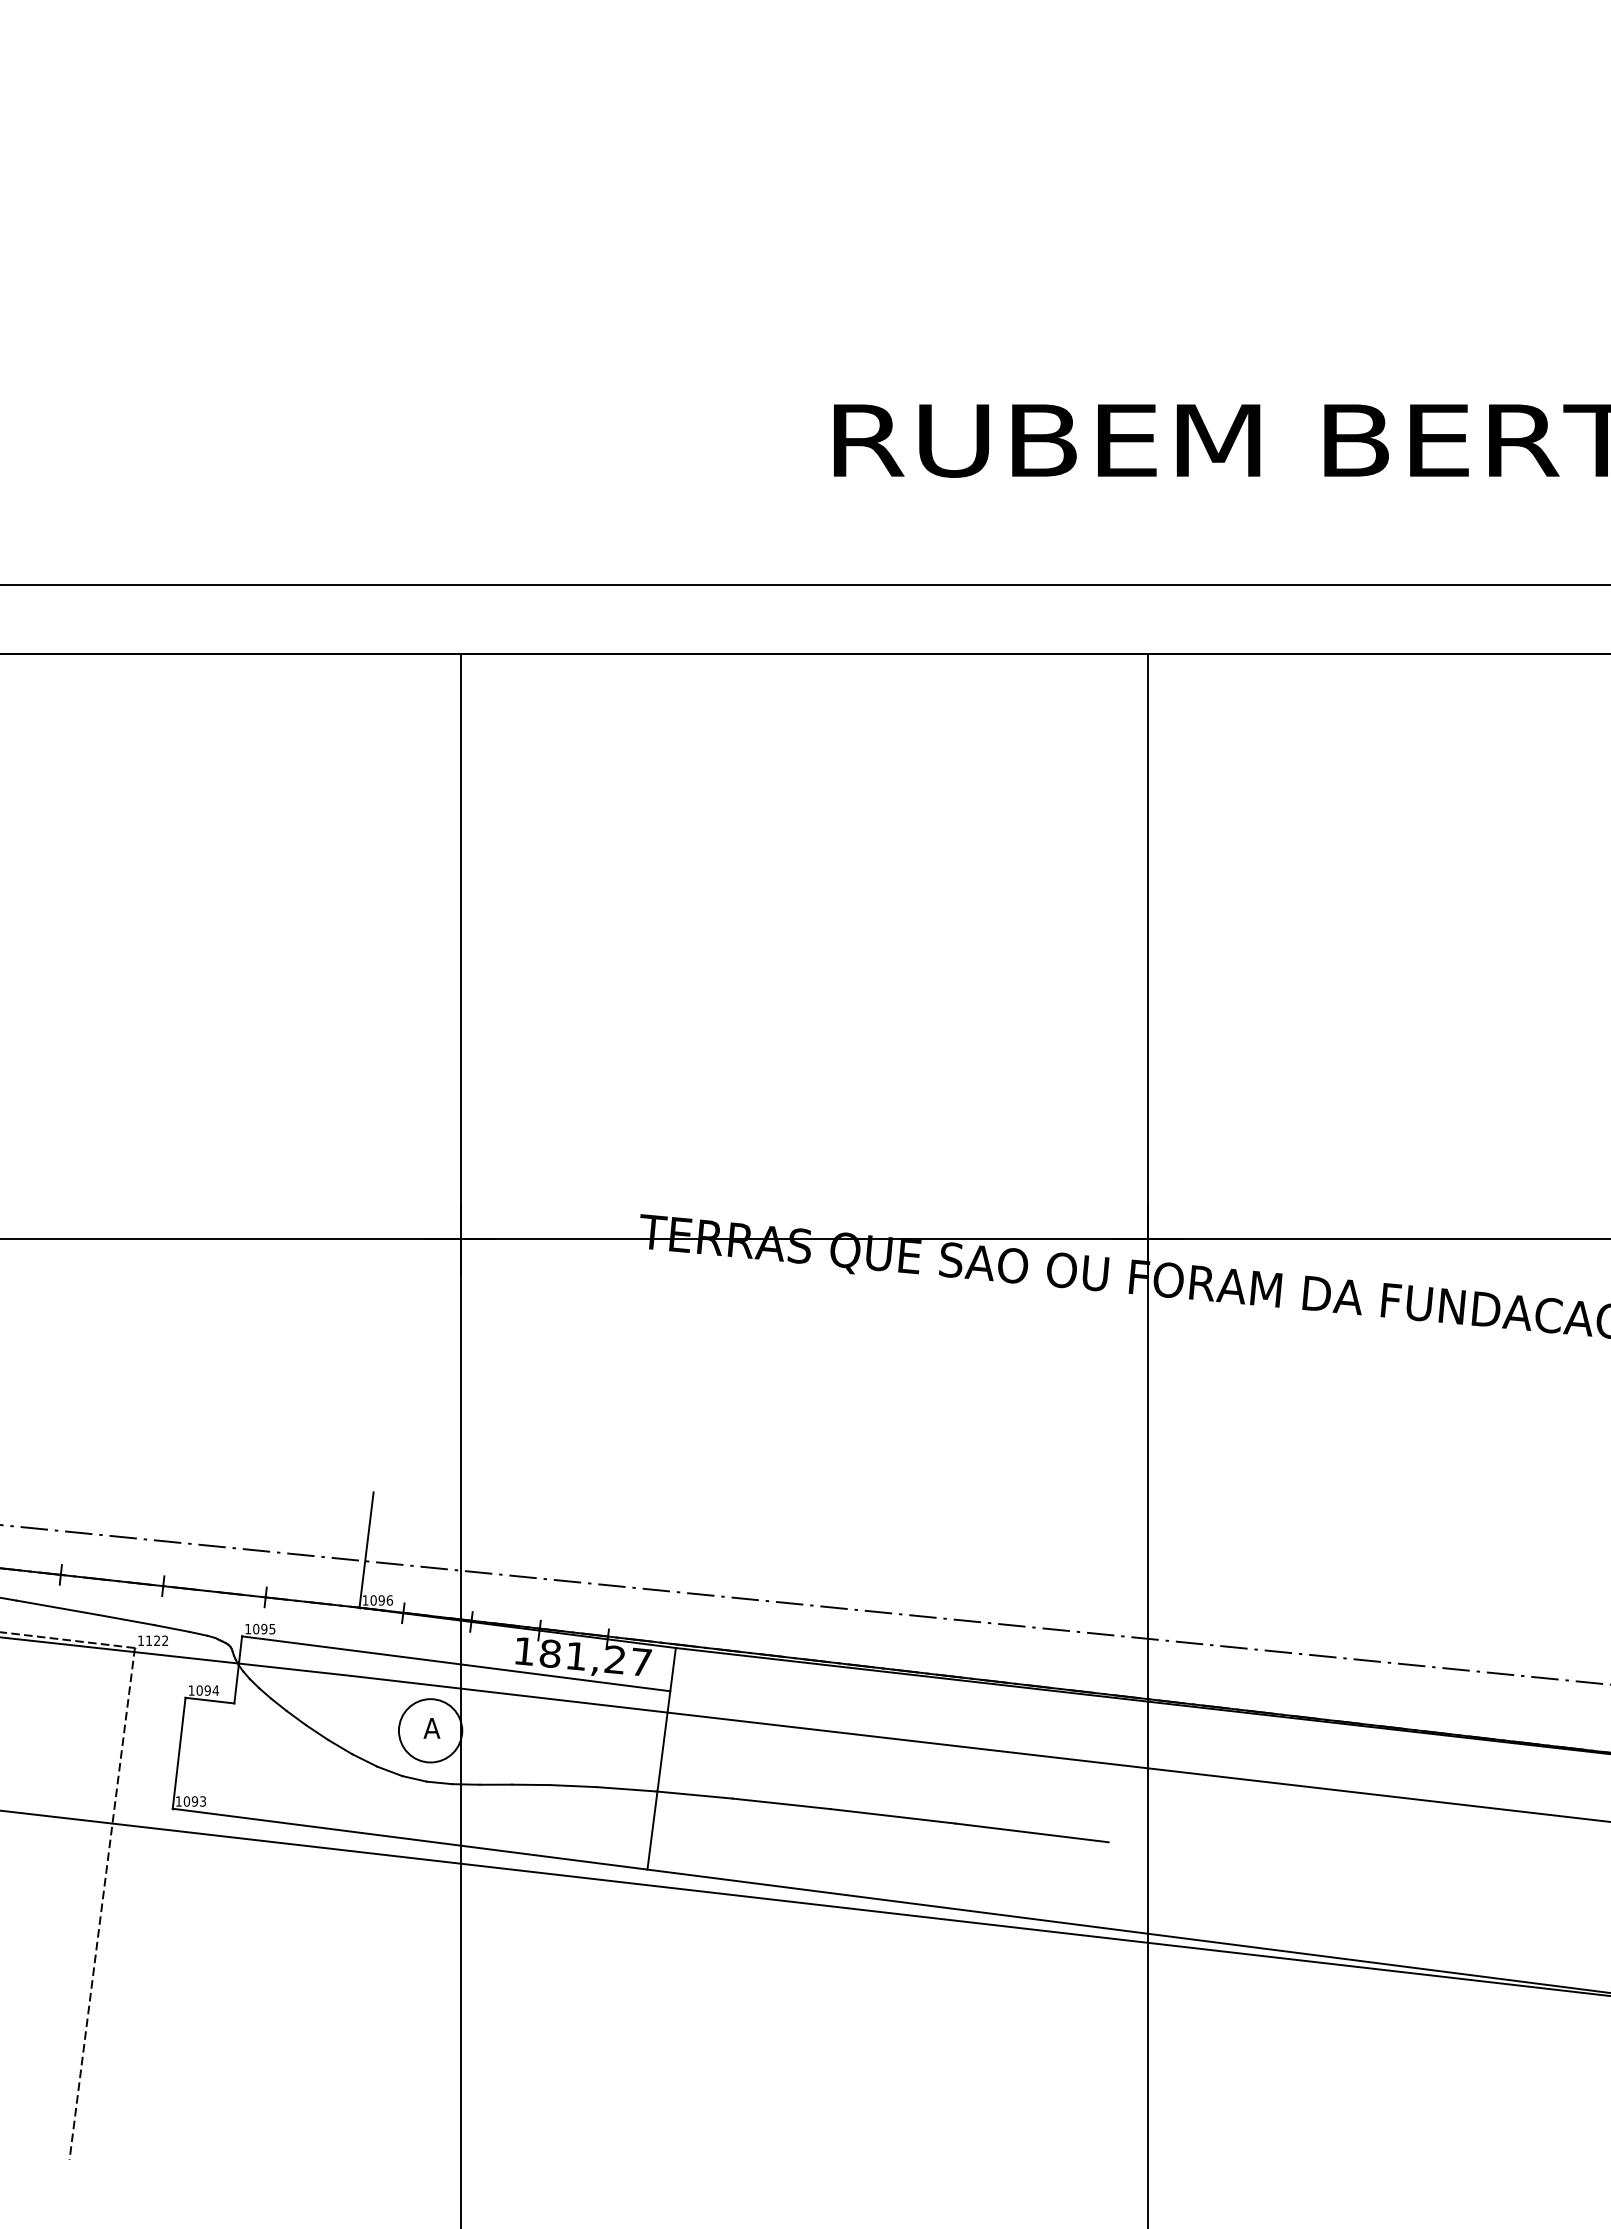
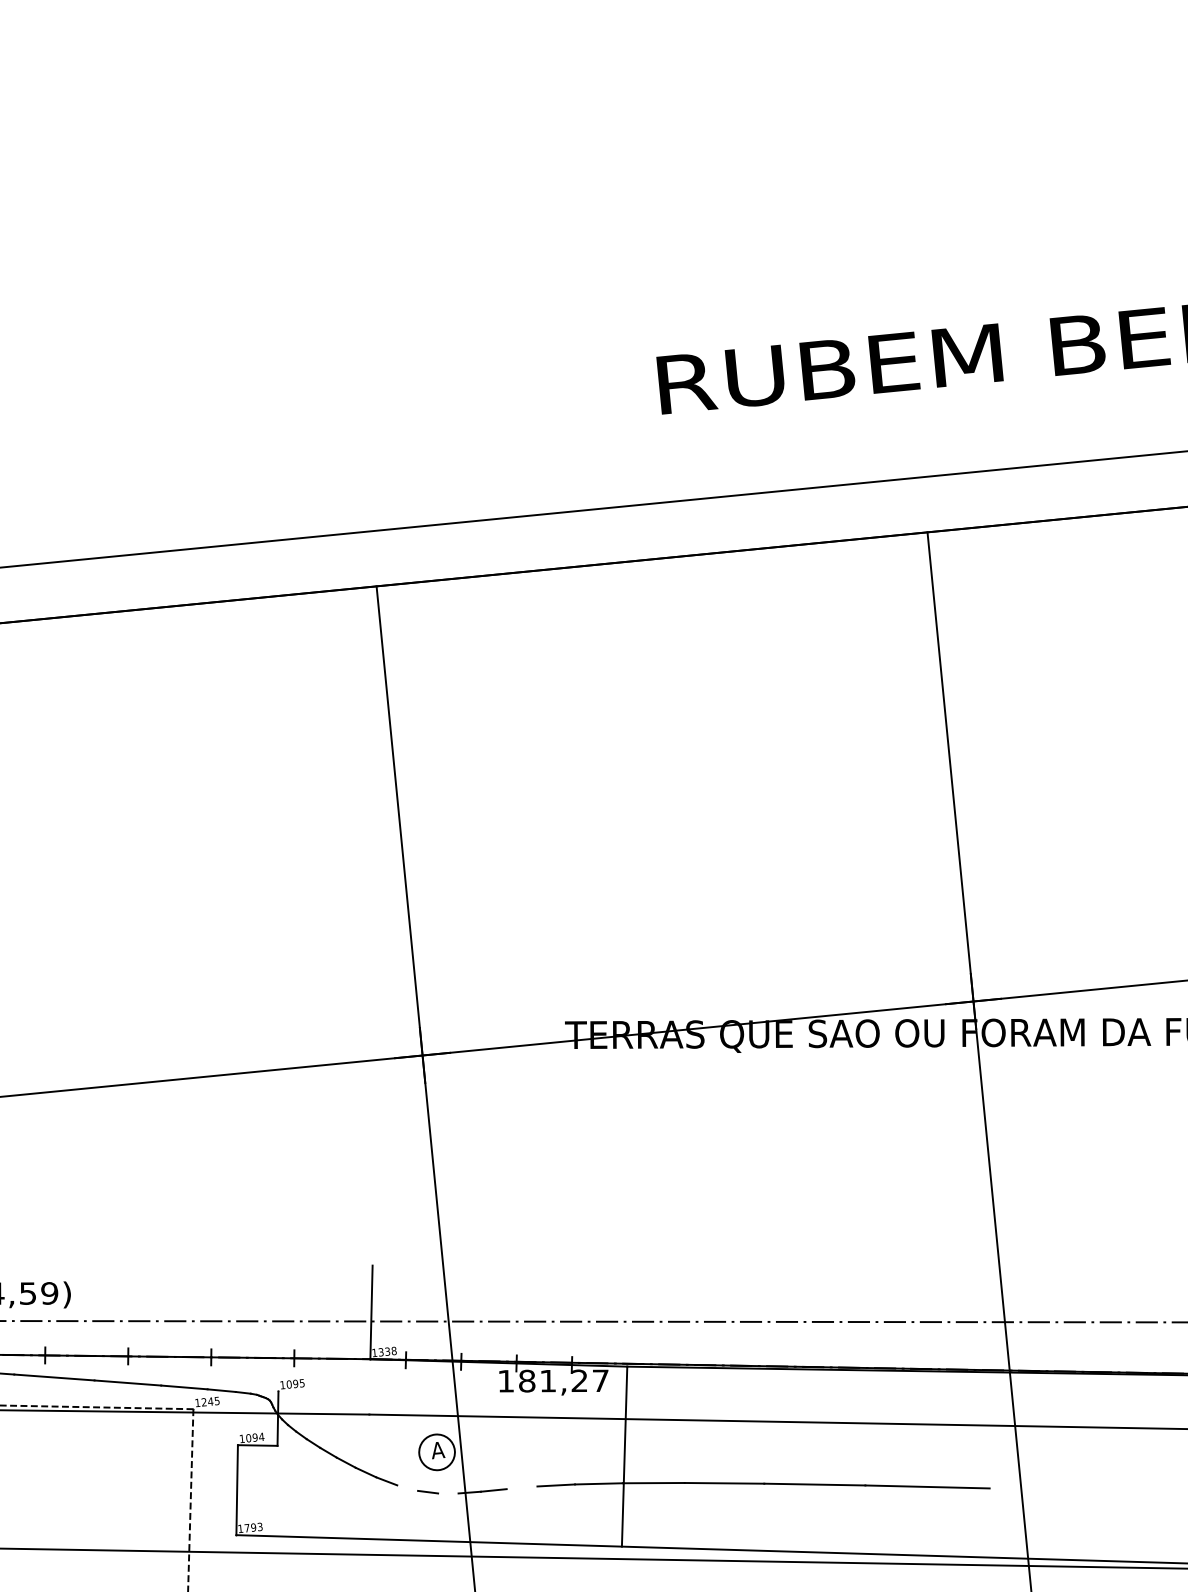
text: (381, 1600) -> (387, 1351), 1096 -> 1338
text: (157, 1640) -> (210, 1401), 1122 -> 1245
line: (456, 1663) -> (452, 1396), removed
circle: (430, 1730) -> (436, 1452), size x0.7
line: (389, 1771) -> (407, 1488), removed
line: (439, 1782) -> (448, 1493), removed
line: (531, 1784) -> (522, 1487), removed
text: (186, 1801) -> (246, 1528), 1093 -> 1793

